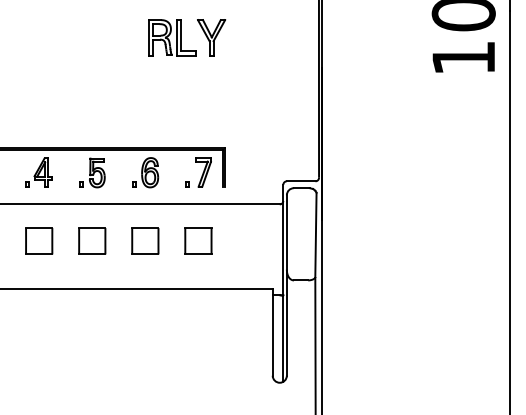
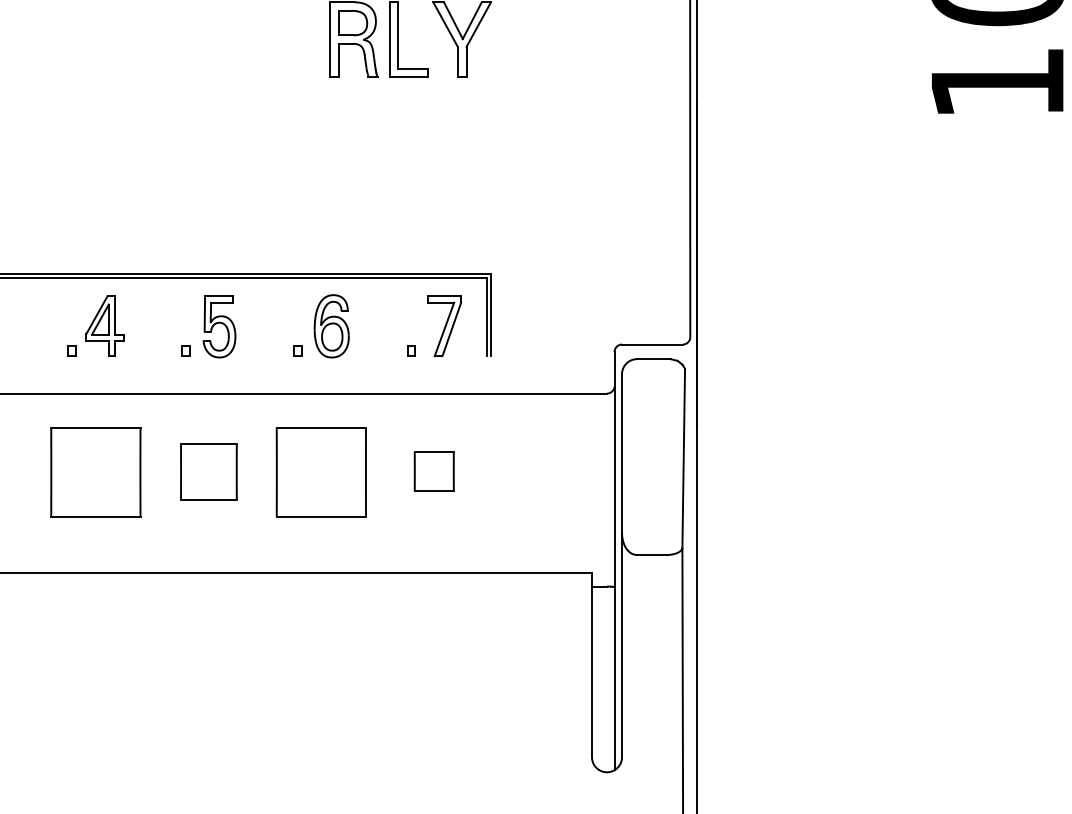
part: (39, 240) -> (96, 470), size x1.6
part: (145, 240) -> (321, 470), size x1.6
part: (198, 240) -> (434, 470), size x0.7

